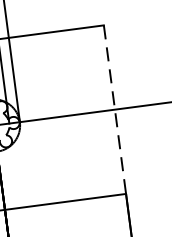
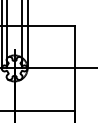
line: (115, 109) -> (75, 68), dashed -> solid

